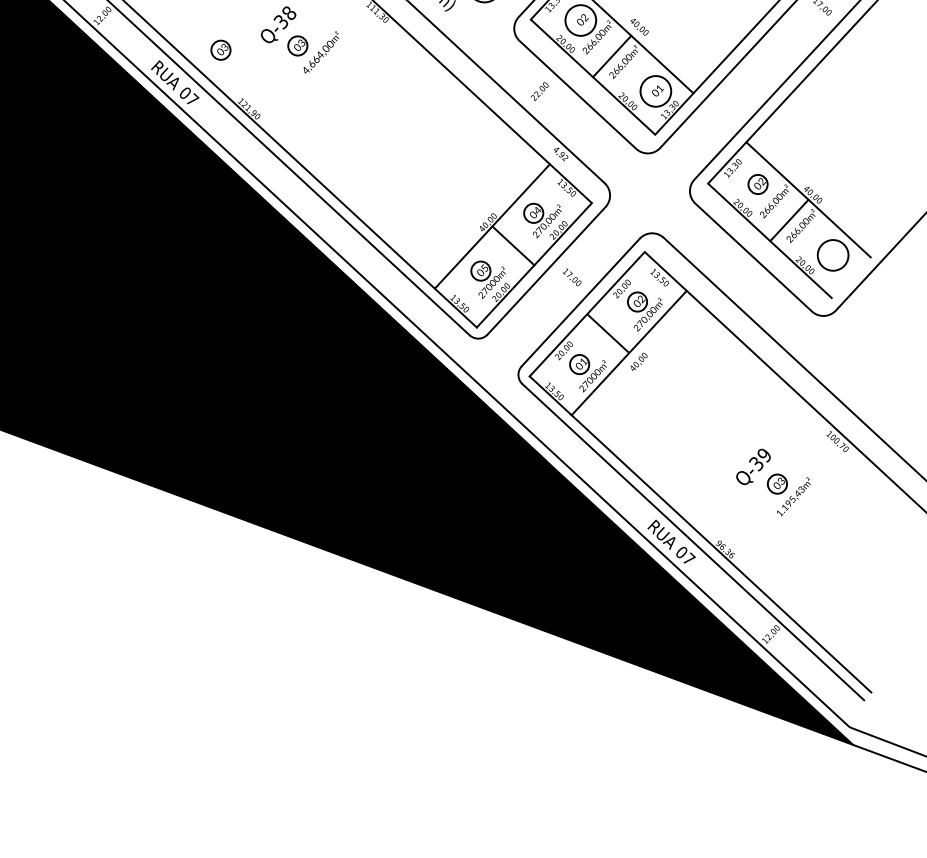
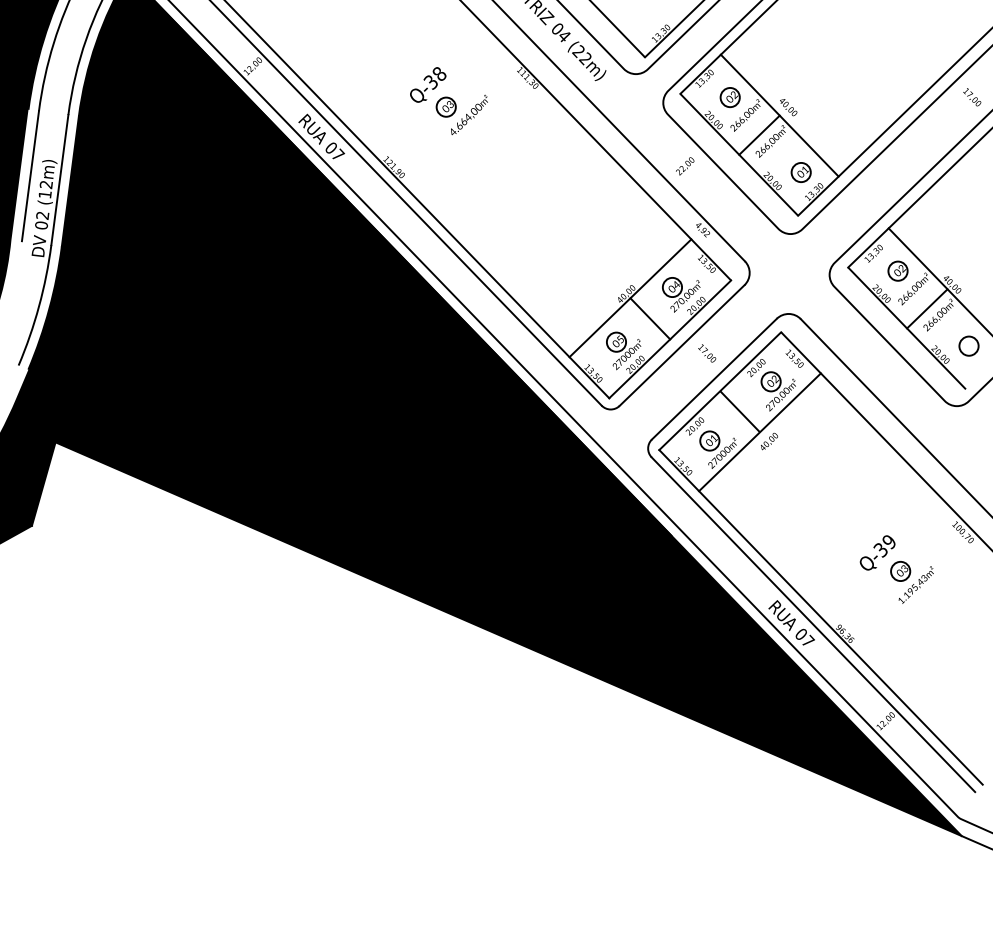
circle: (580, 20) -> (729, 97), size x0.62
part: (220, 49) -> (368, 106), removed
circle: (655, 91) -> (800, 172), size x0.62
circle: (832, 254) -> (968, 345), size x0.62

